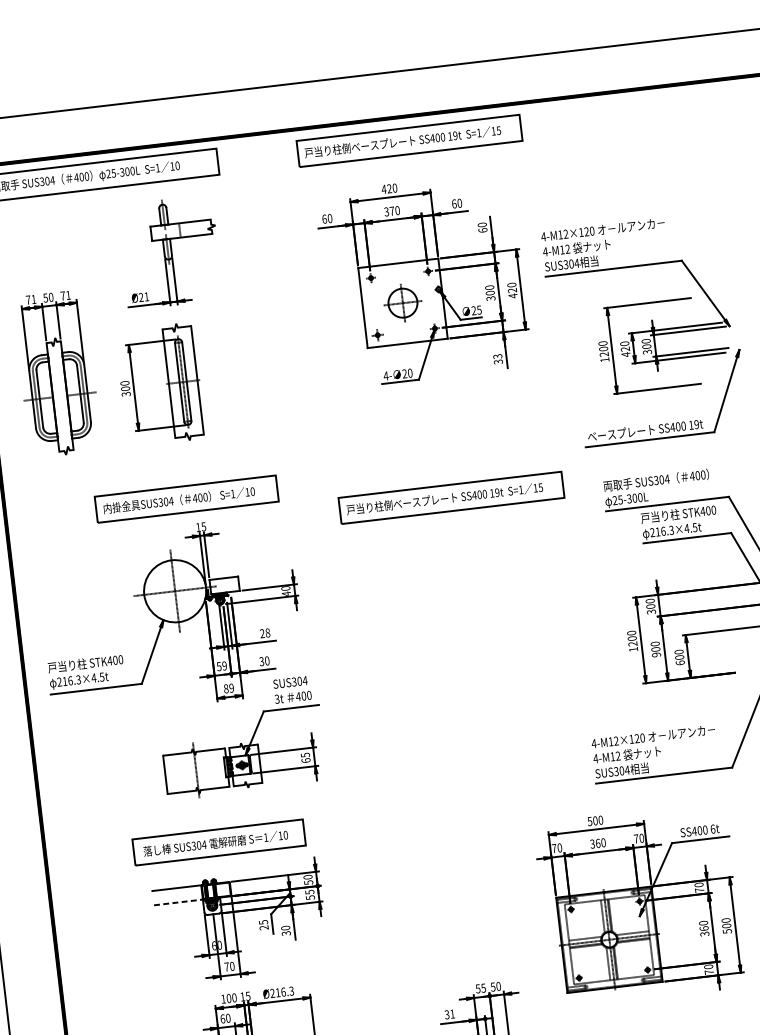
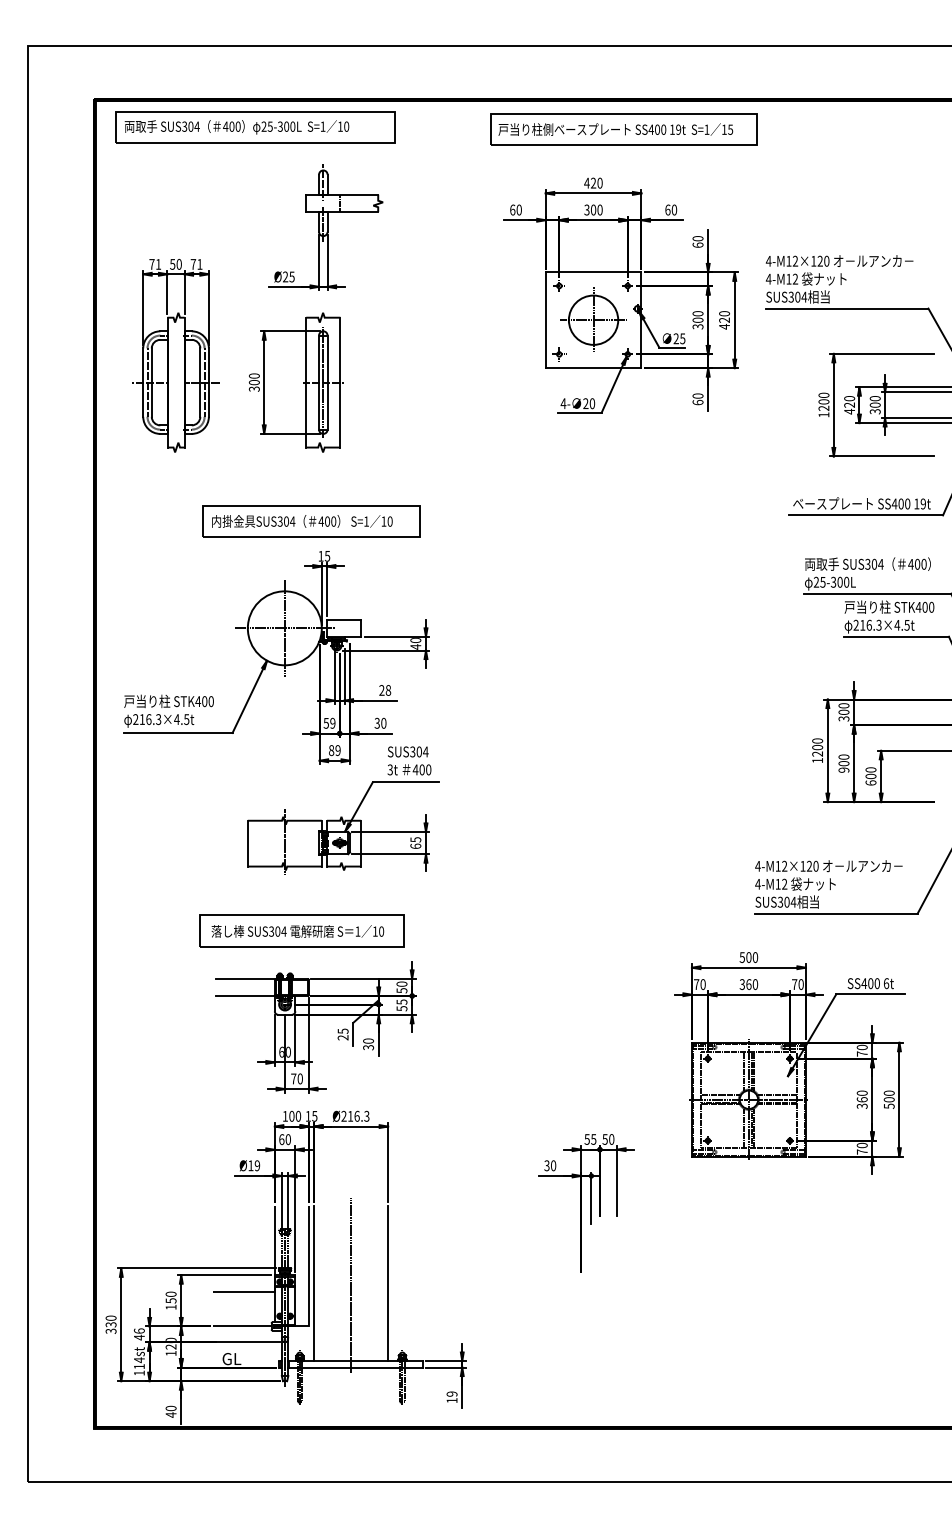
text: (392, 210) -> (593, 209), 370 -> 300
text: (146, 296) -> (291, 276), Ø21 -> Ø25
part: (402, 302) -> (593, 319), size x1.43
text: (497, 359) -> (697, 399), 33 -> 60
part: (451, 497) -> (623, 556), removed
line: (179, 902) -> (246, 996), dashed -> solid
text: (452, 1013) -> (553, 1165), 31 -> 30

